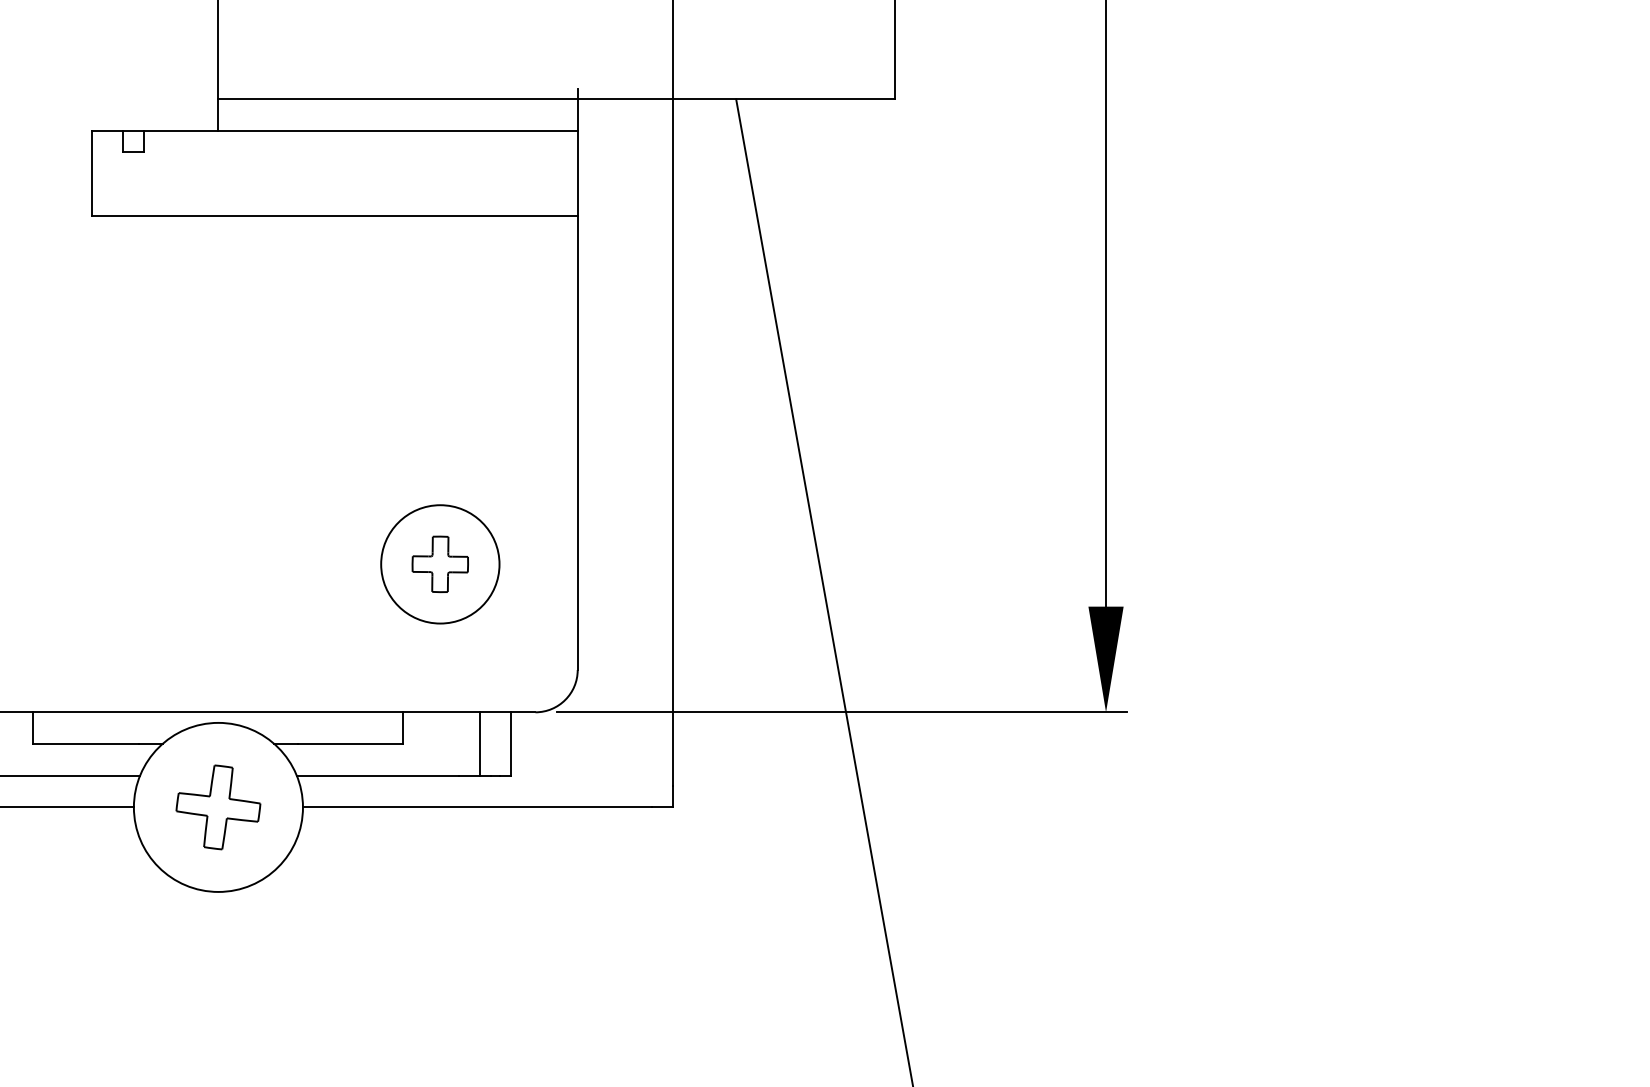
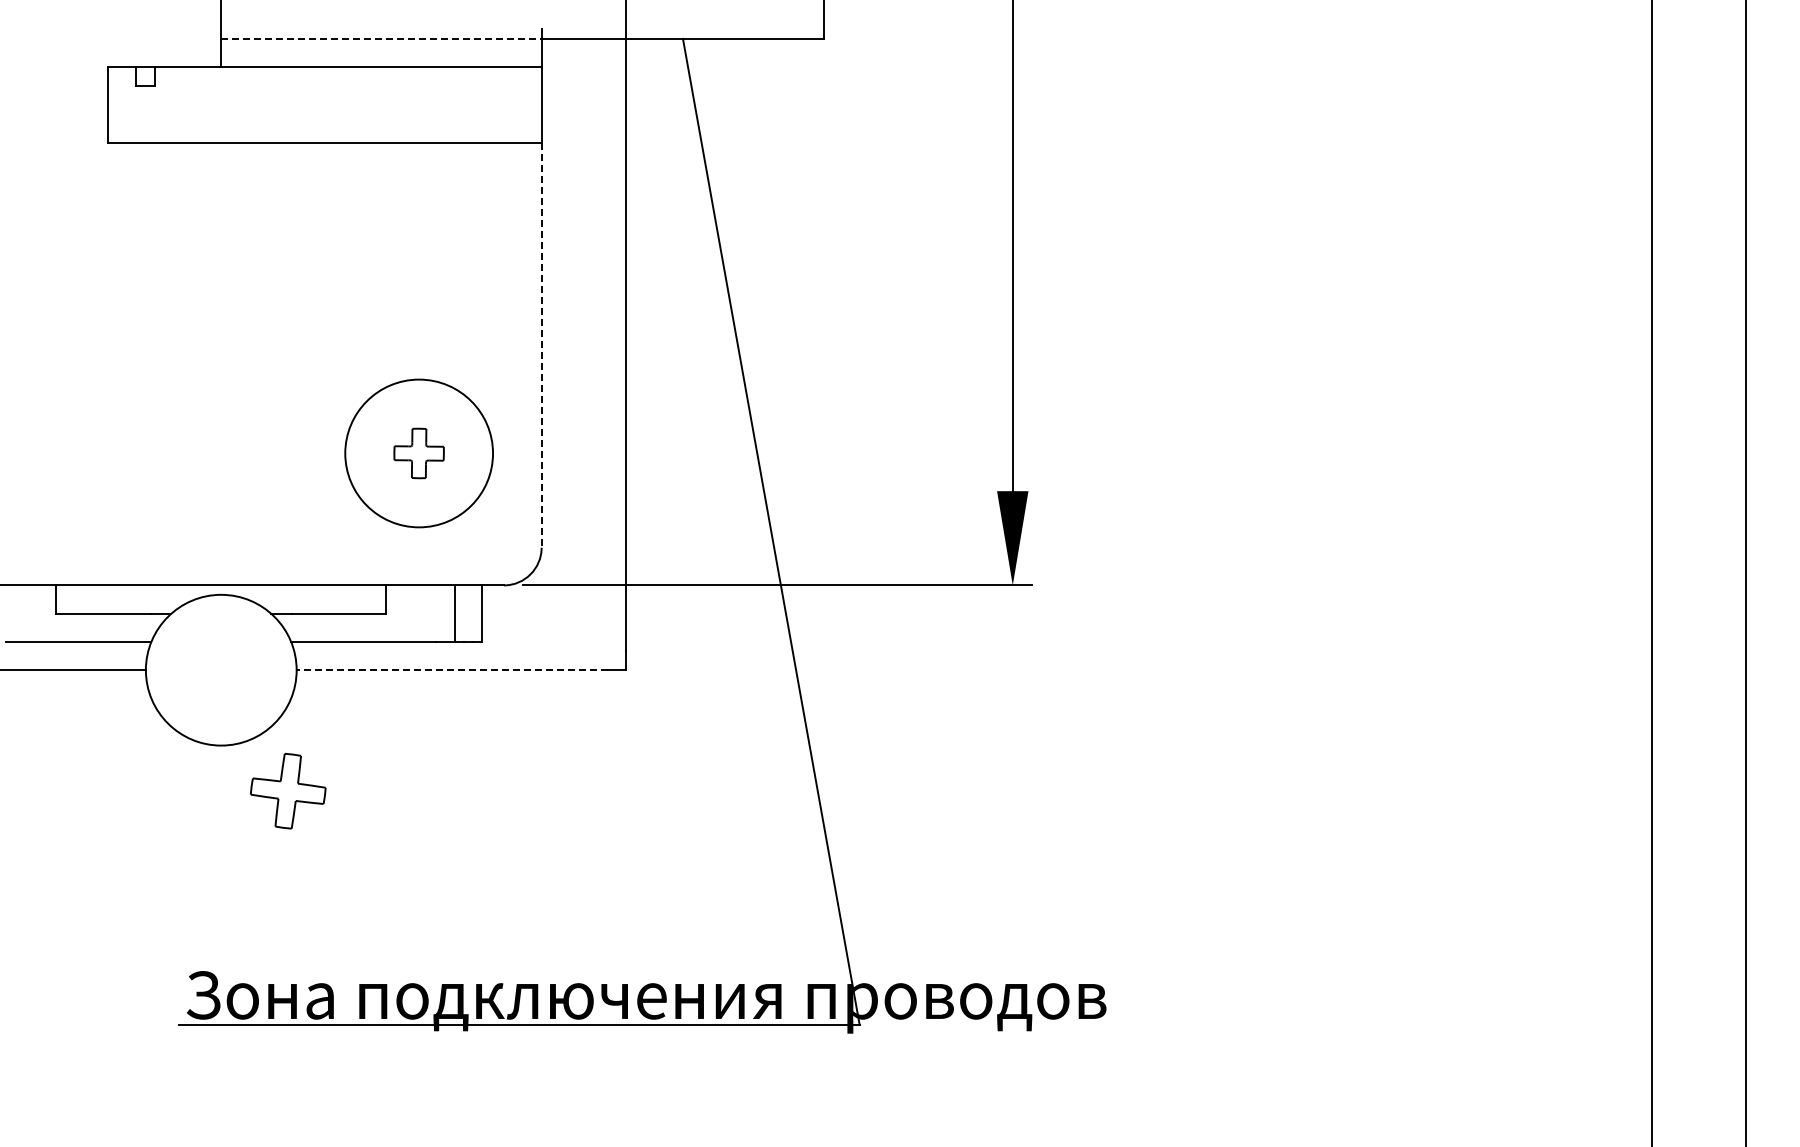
line: (398, 99) -> (381, 38), solid -> dashed
line: (577, 443) -> (541, 345), solid -> dashed
circle: (439, 564) -> (418, 453), size x1.4
part: (218, 806) -> (288, 790), moved
line: (476, 807) -> (451, 670), solid -> dashed

